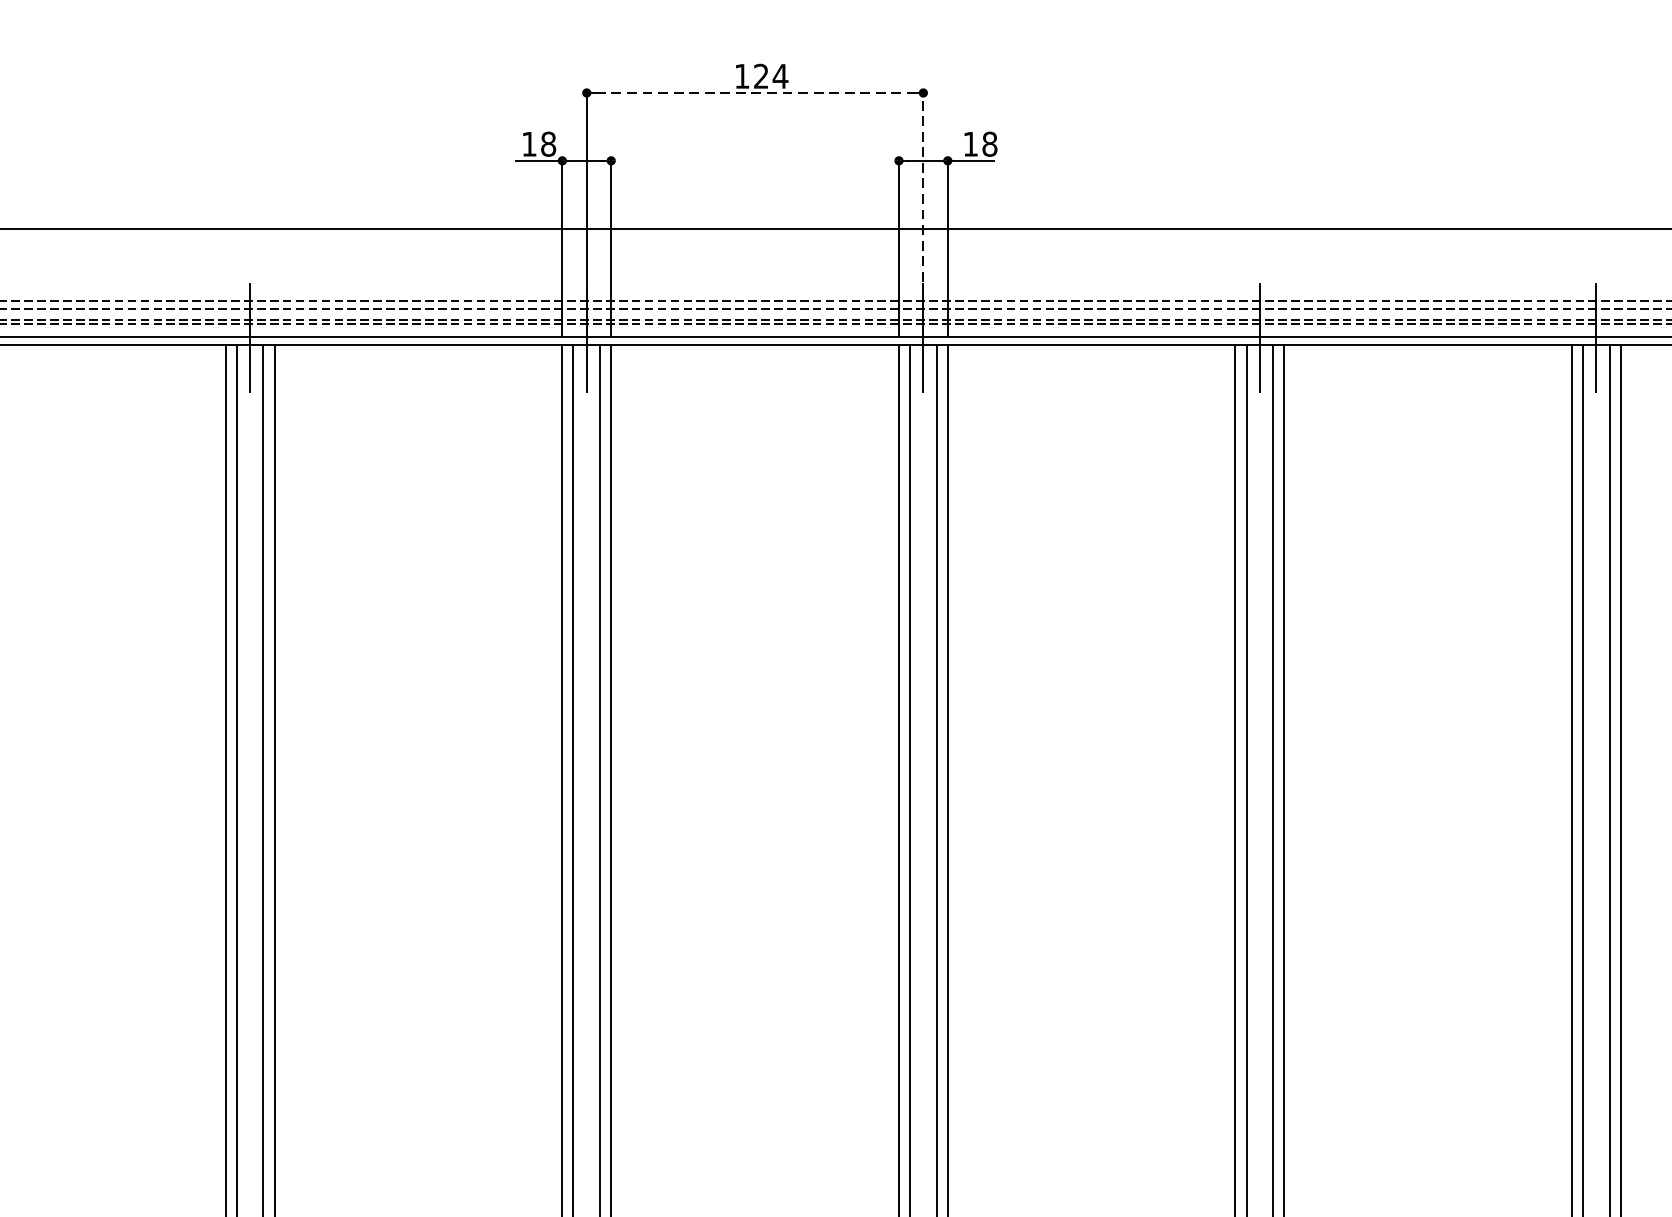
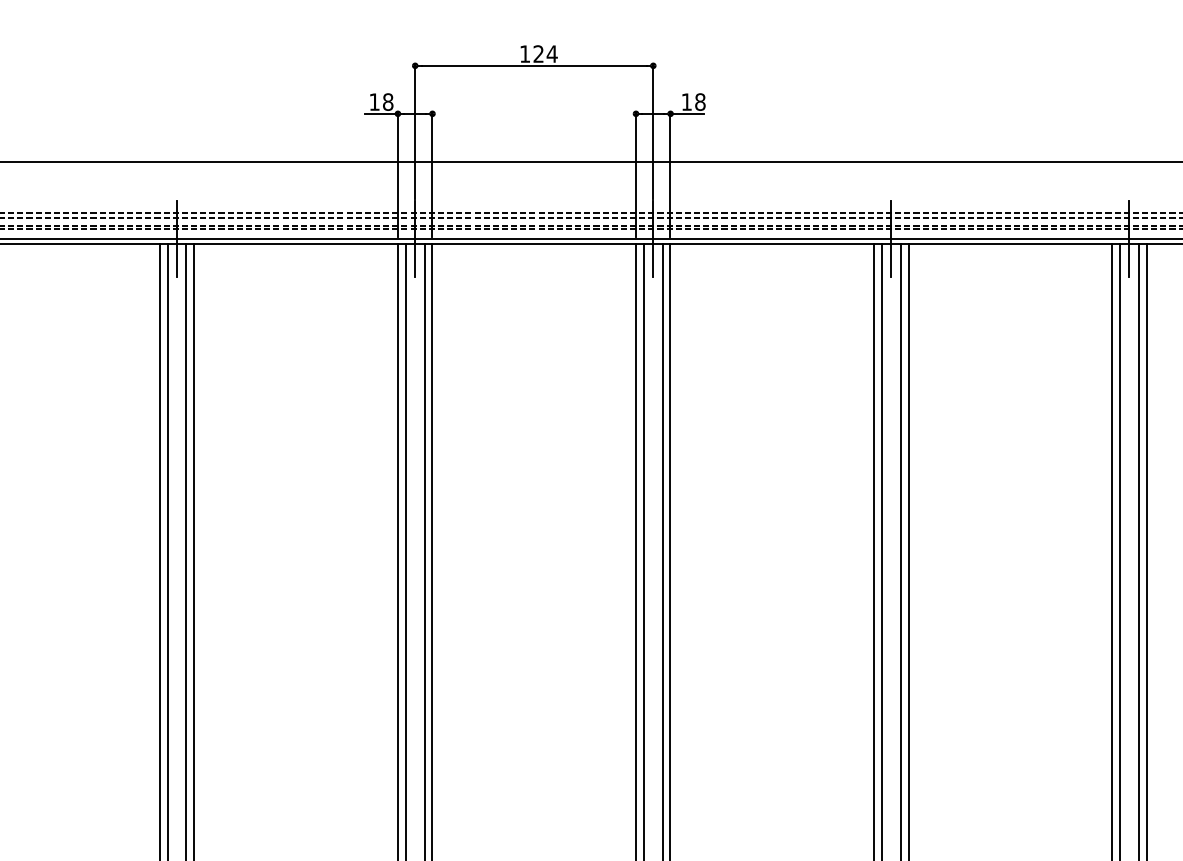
line: (755, 92) -> (534, 65), dashed -> solid
line: (923, 185) -> (653, 131), dashed -> solid

